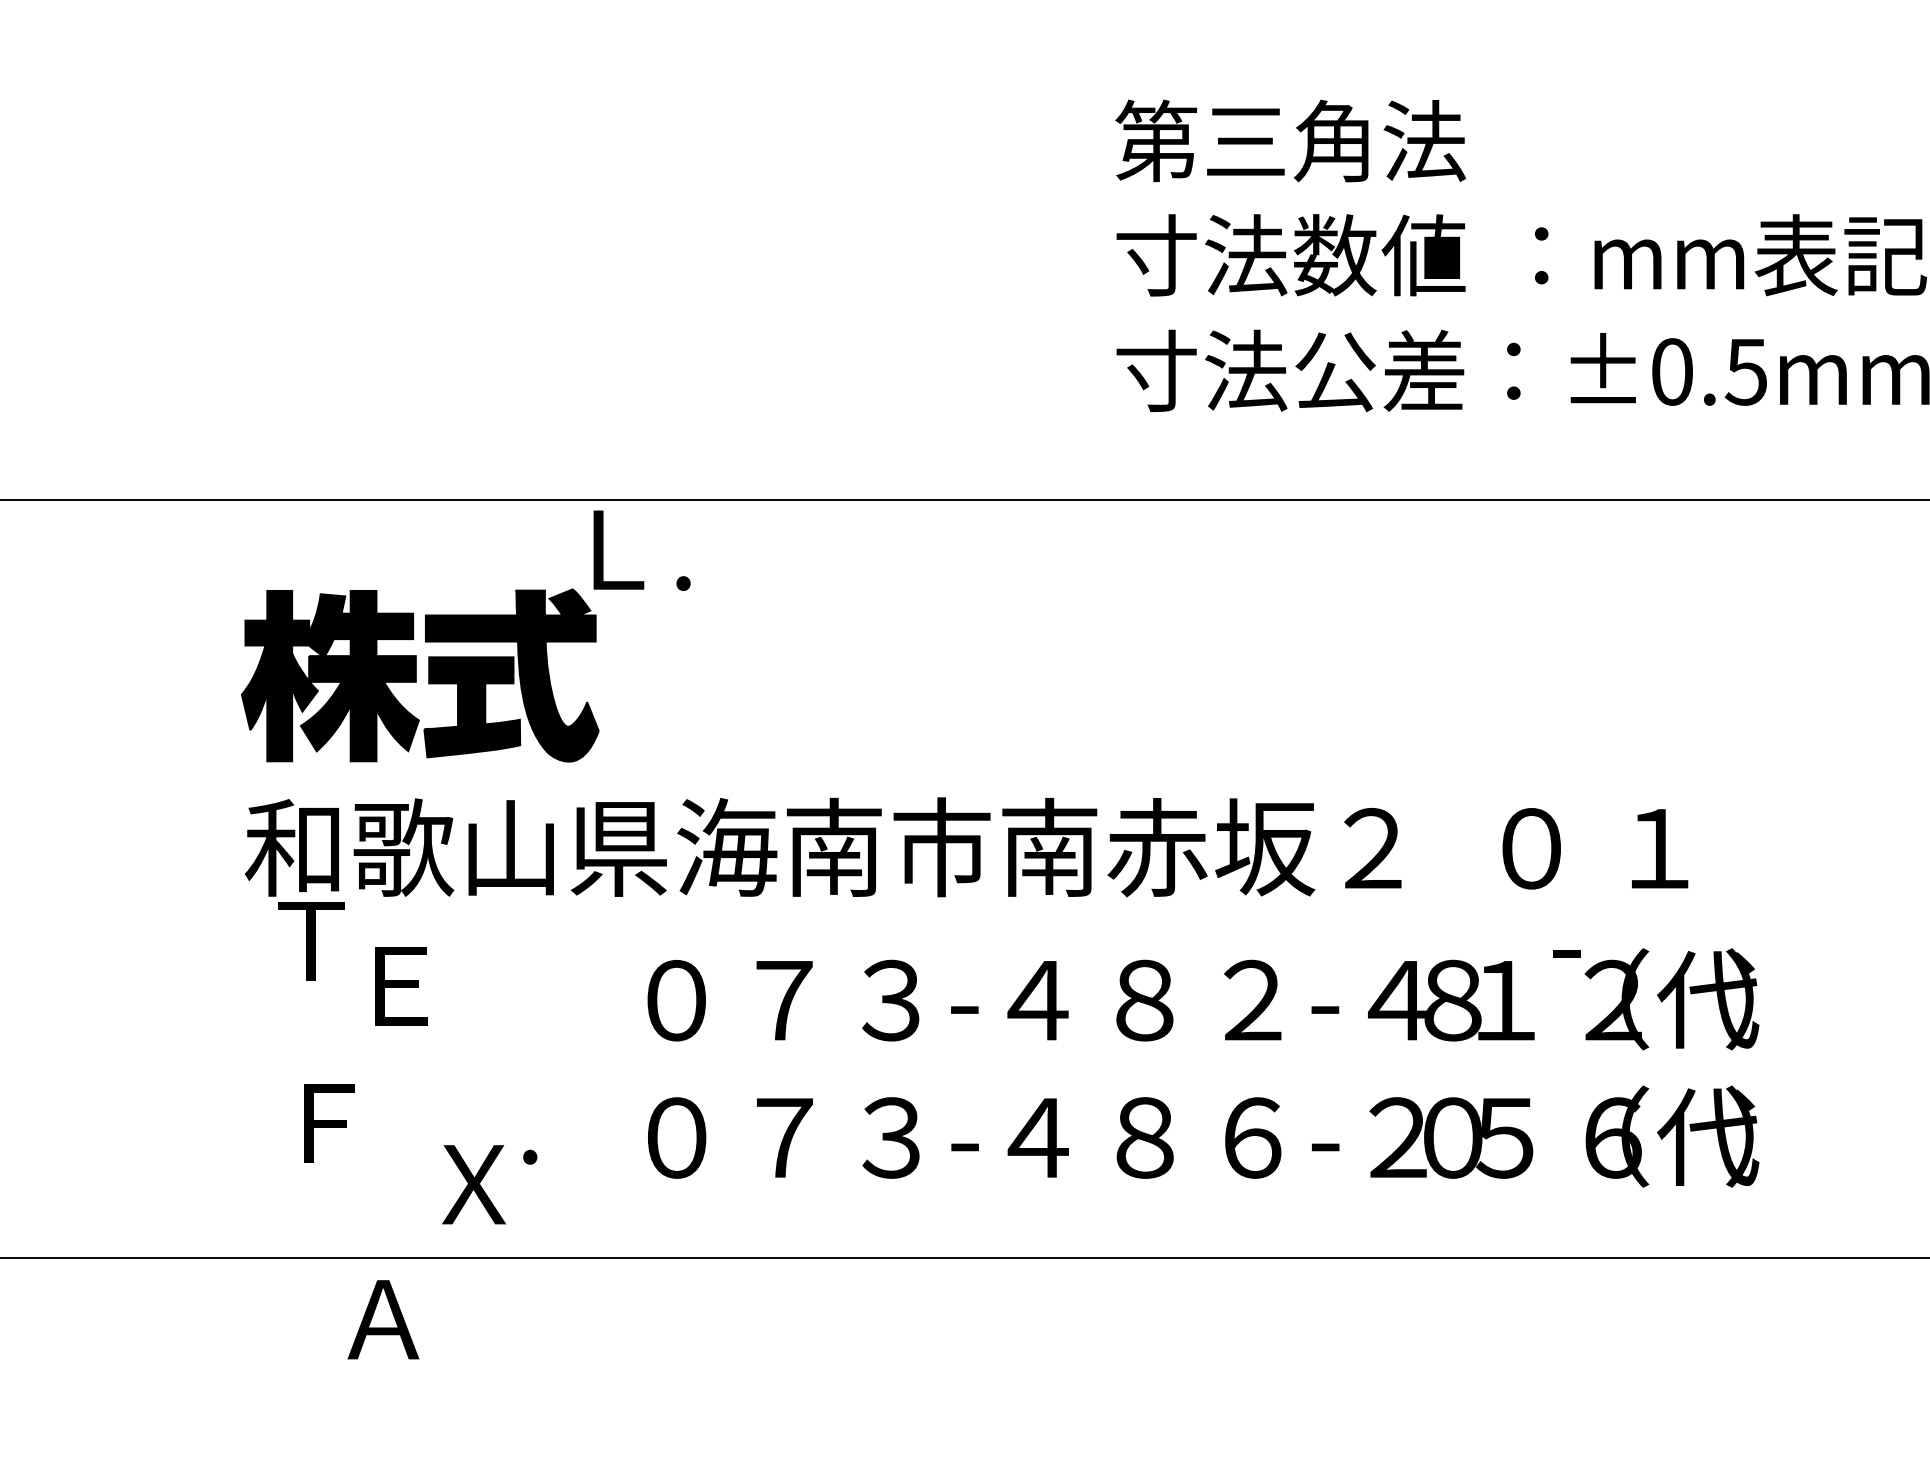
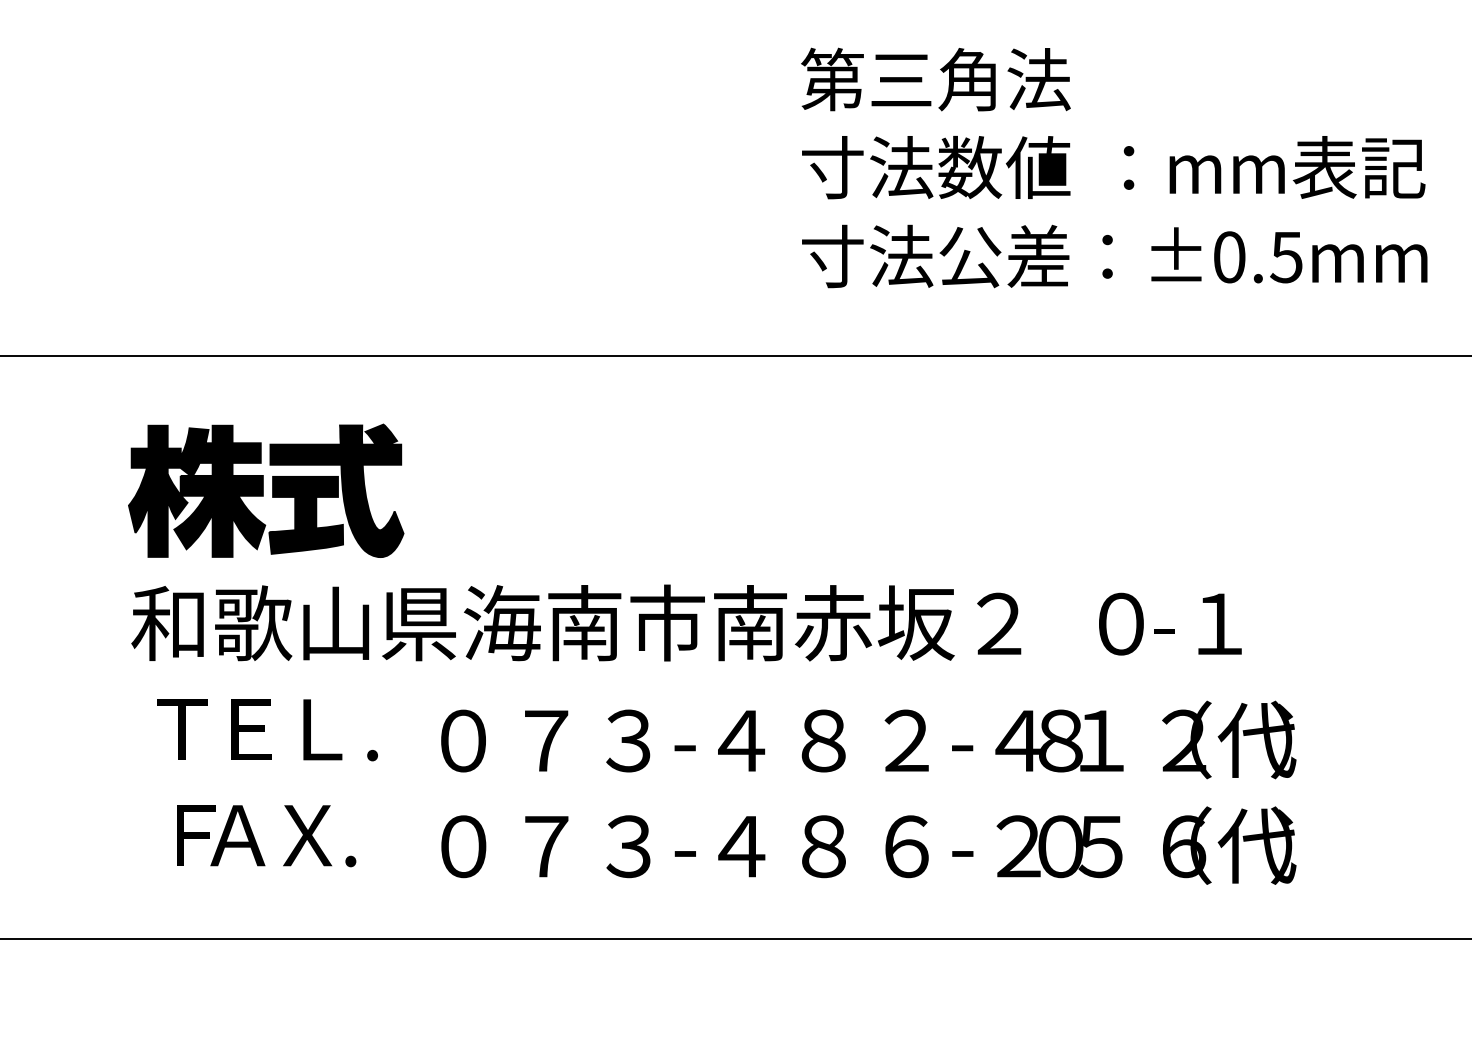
text: (641, 550) -> (340, 730), moved
text: (311, 941) -> (182, 730), moved
text: (1566, 953) -> (1164, 630), moved
text: (474, 1184) -> (307, 835), moved
text: (383, 1319) -> (237, 835), moved

